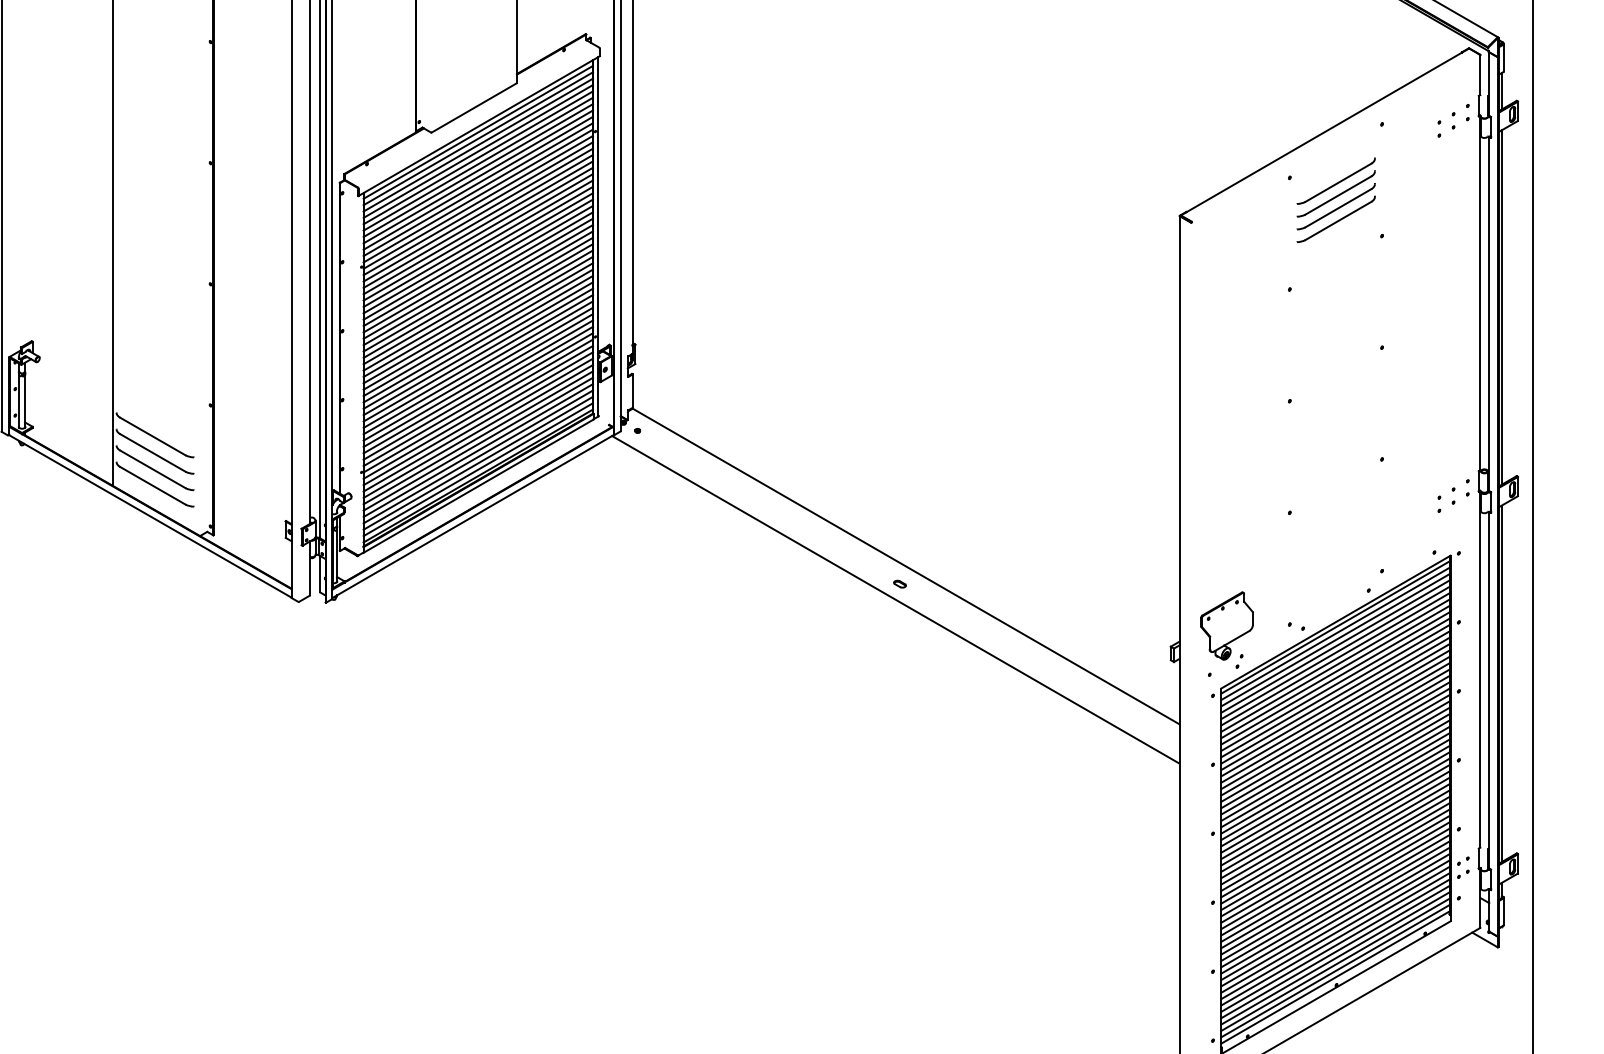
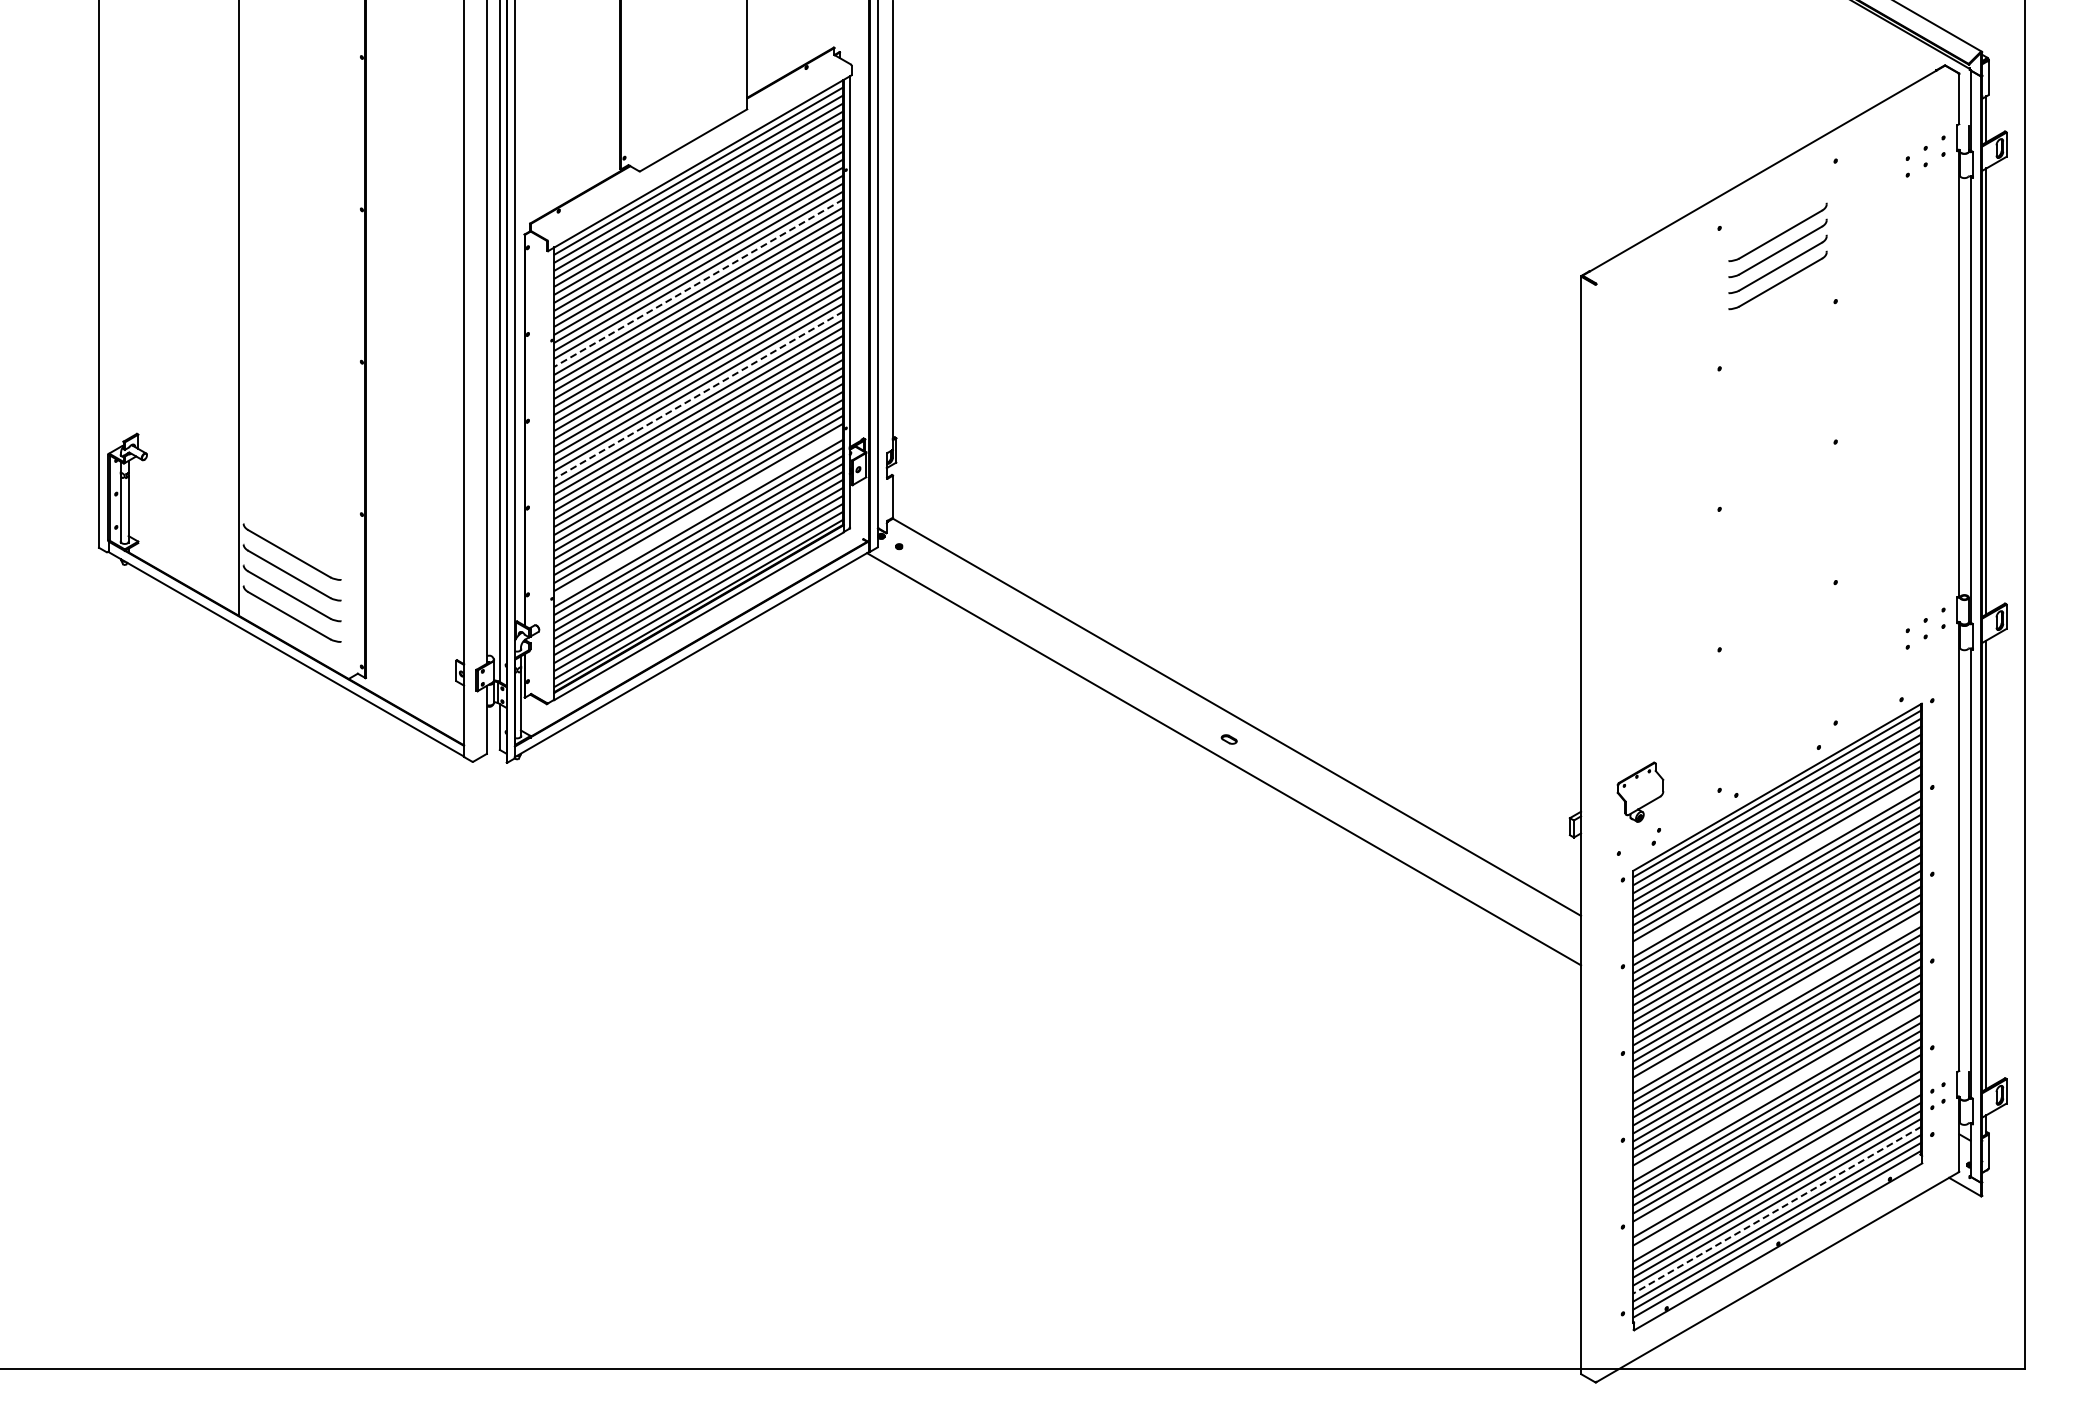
line: (478, 221) -> (698, 283), solid -> dashed
line: (478, 310) -> (698, 395), solid -> dashed
line: (478, 405) -> (698, 514), removed
part: (1226, 626) -> (1640, 792), size x0.7
line: (1335, 684) -> (1777, 865), removed
line: (1335, 792) -> (1777, 1001), removed
line: (1335, 862) -> (1777, 1089), removed
line: (1335, 906) -> (1777, 1145), removed
line: (1335, 925) -> (1777, 1169), removed
line: (1335, 958) -> (1776, 1210), solid -> dashed

